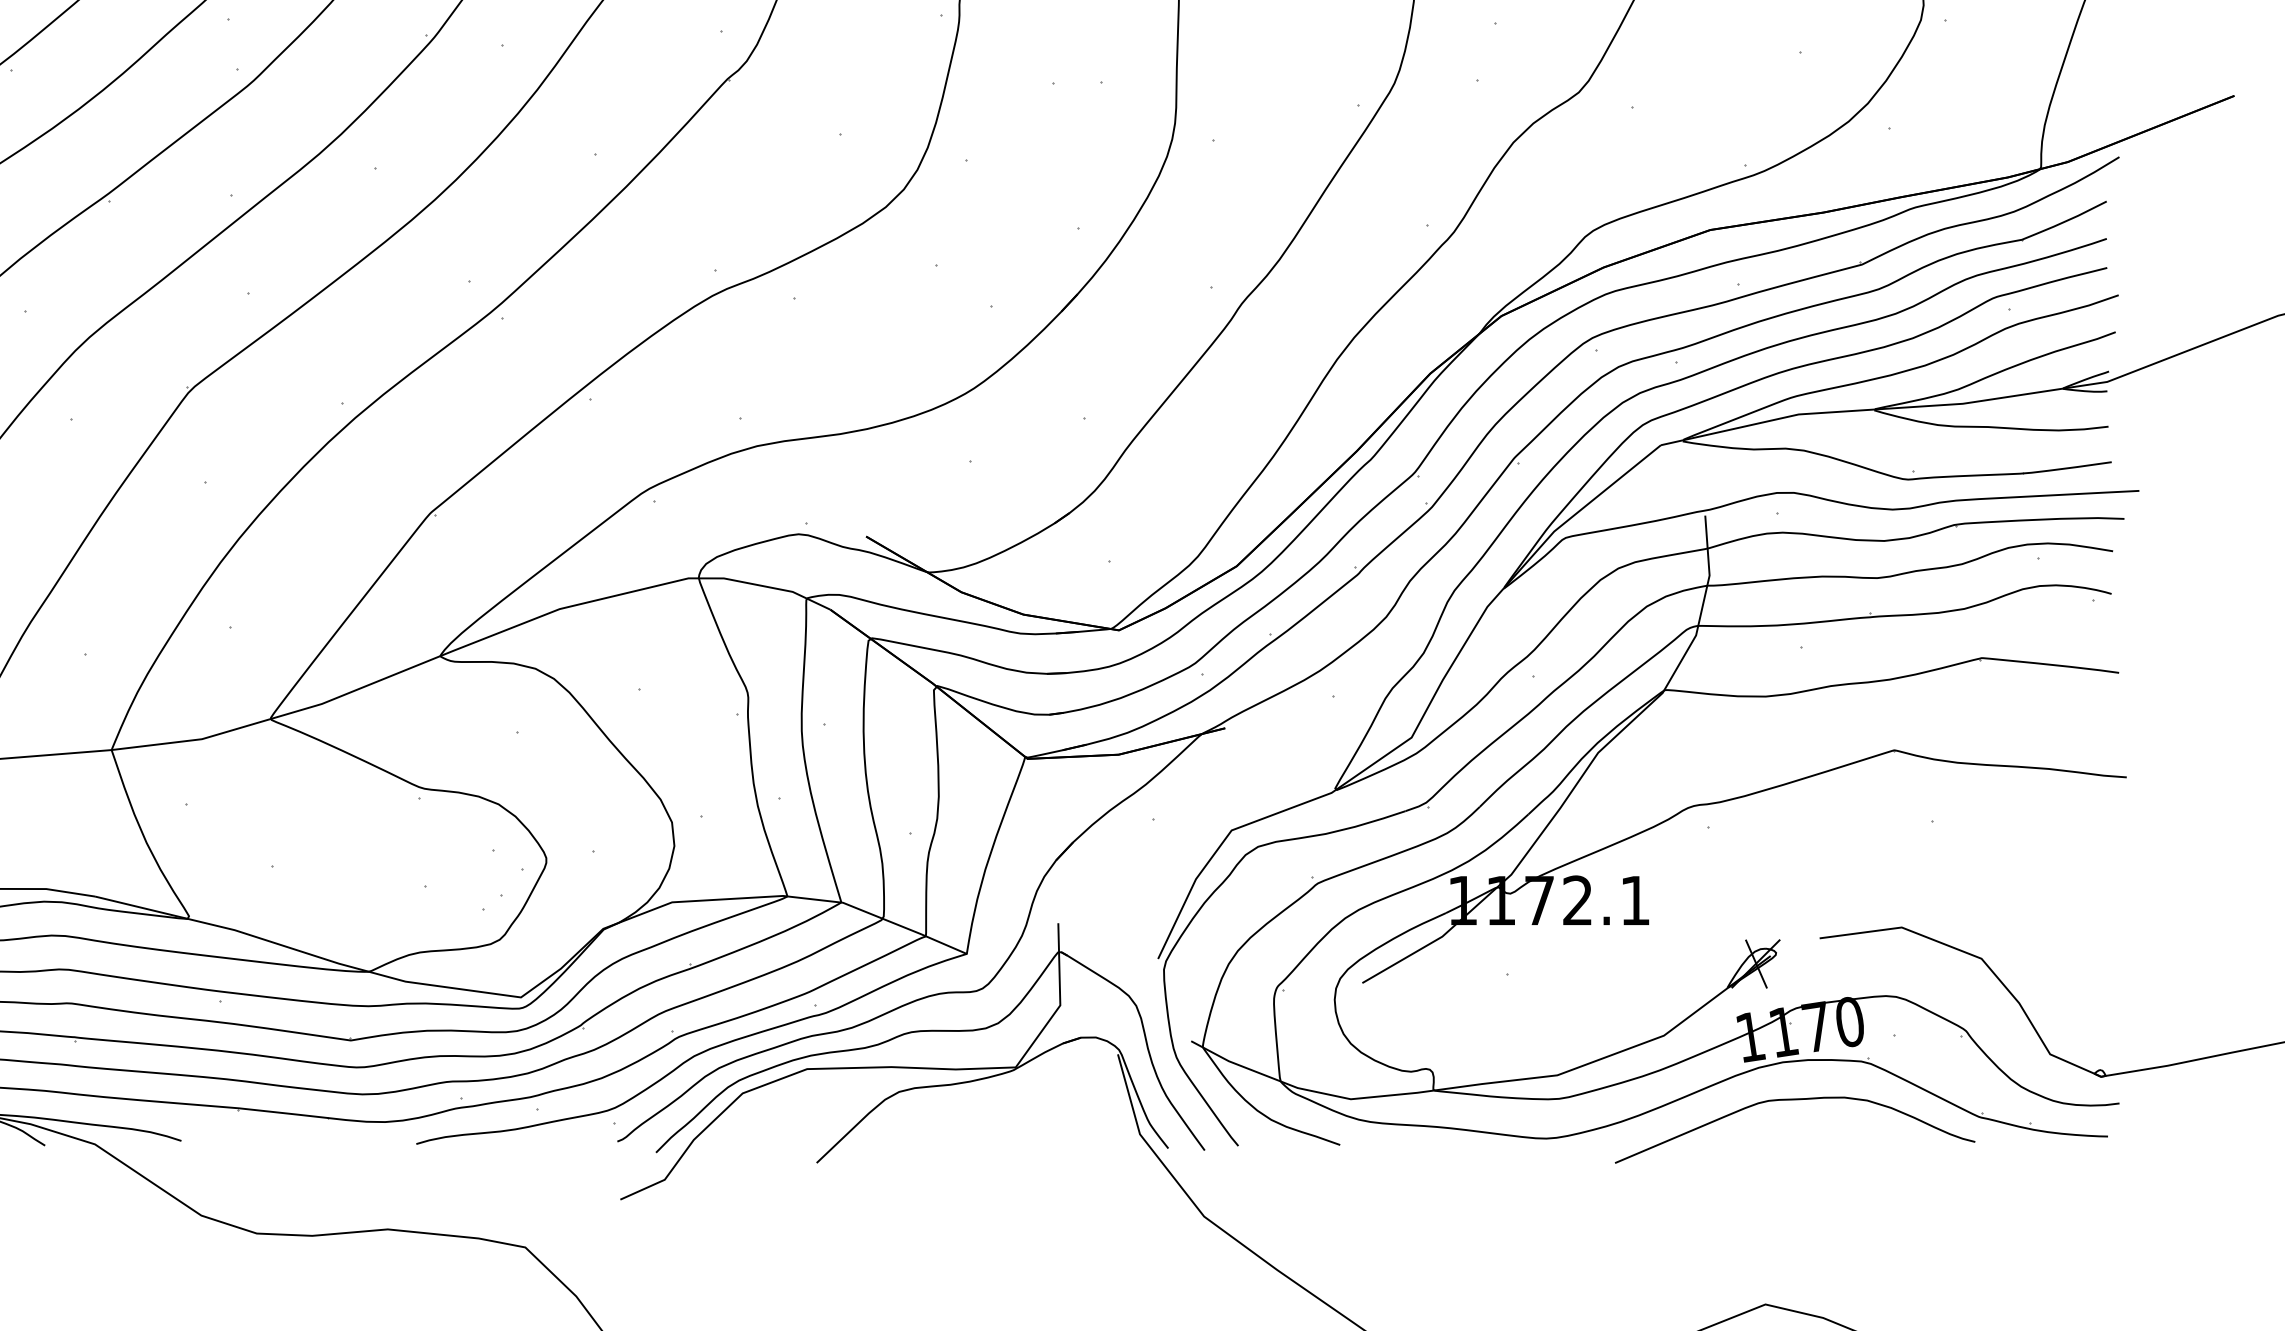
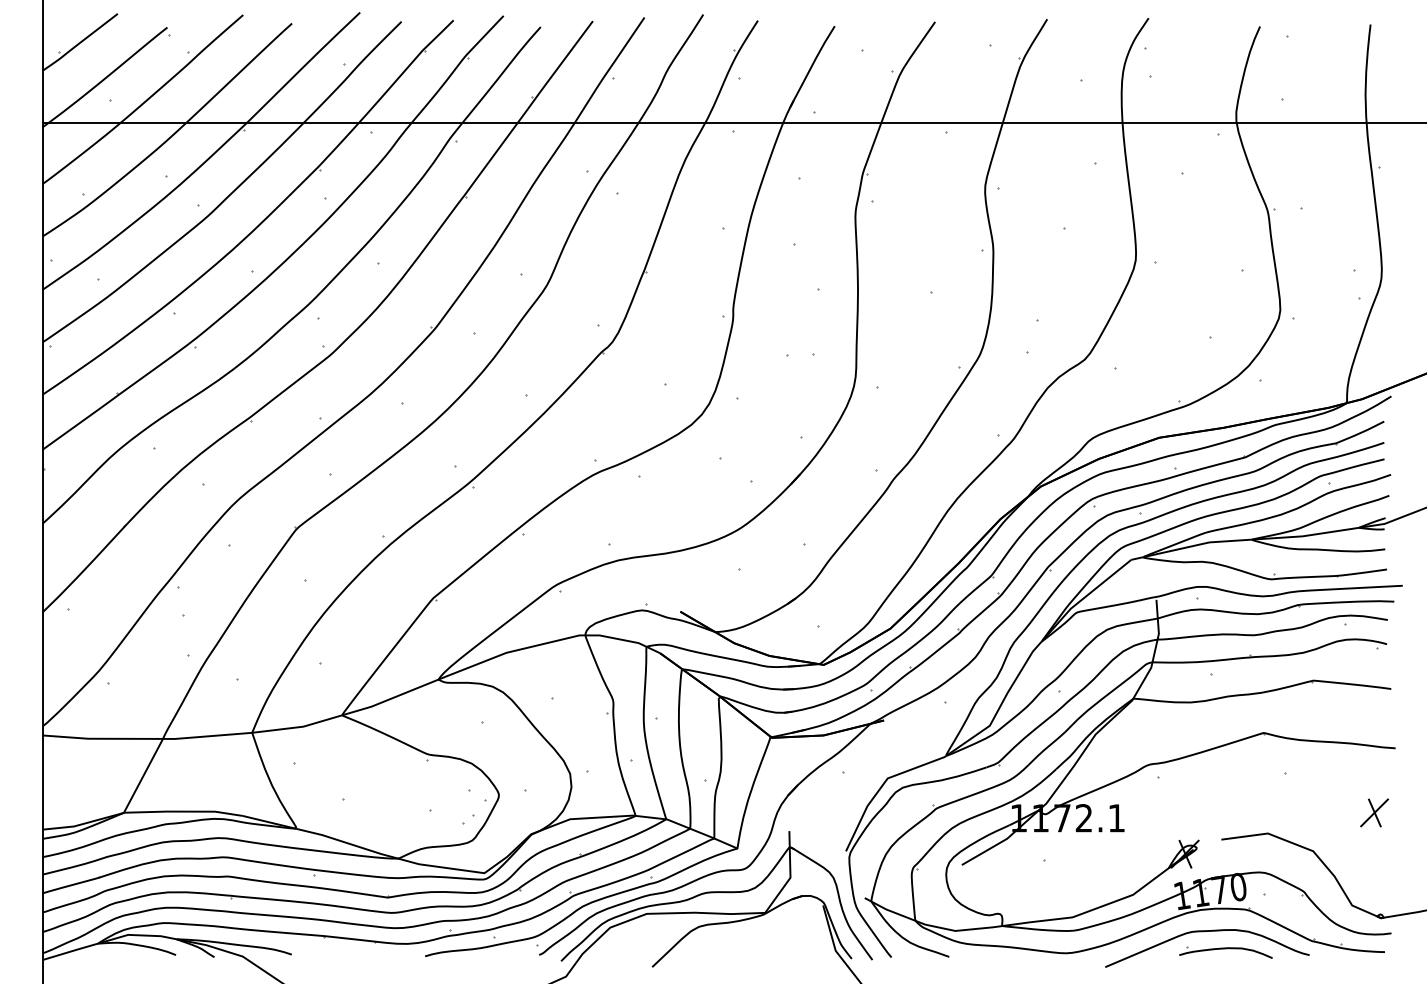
part: (2089, 890) -> (1374, 812), added
part: (1826, 1137) -> (1225, 952), added

